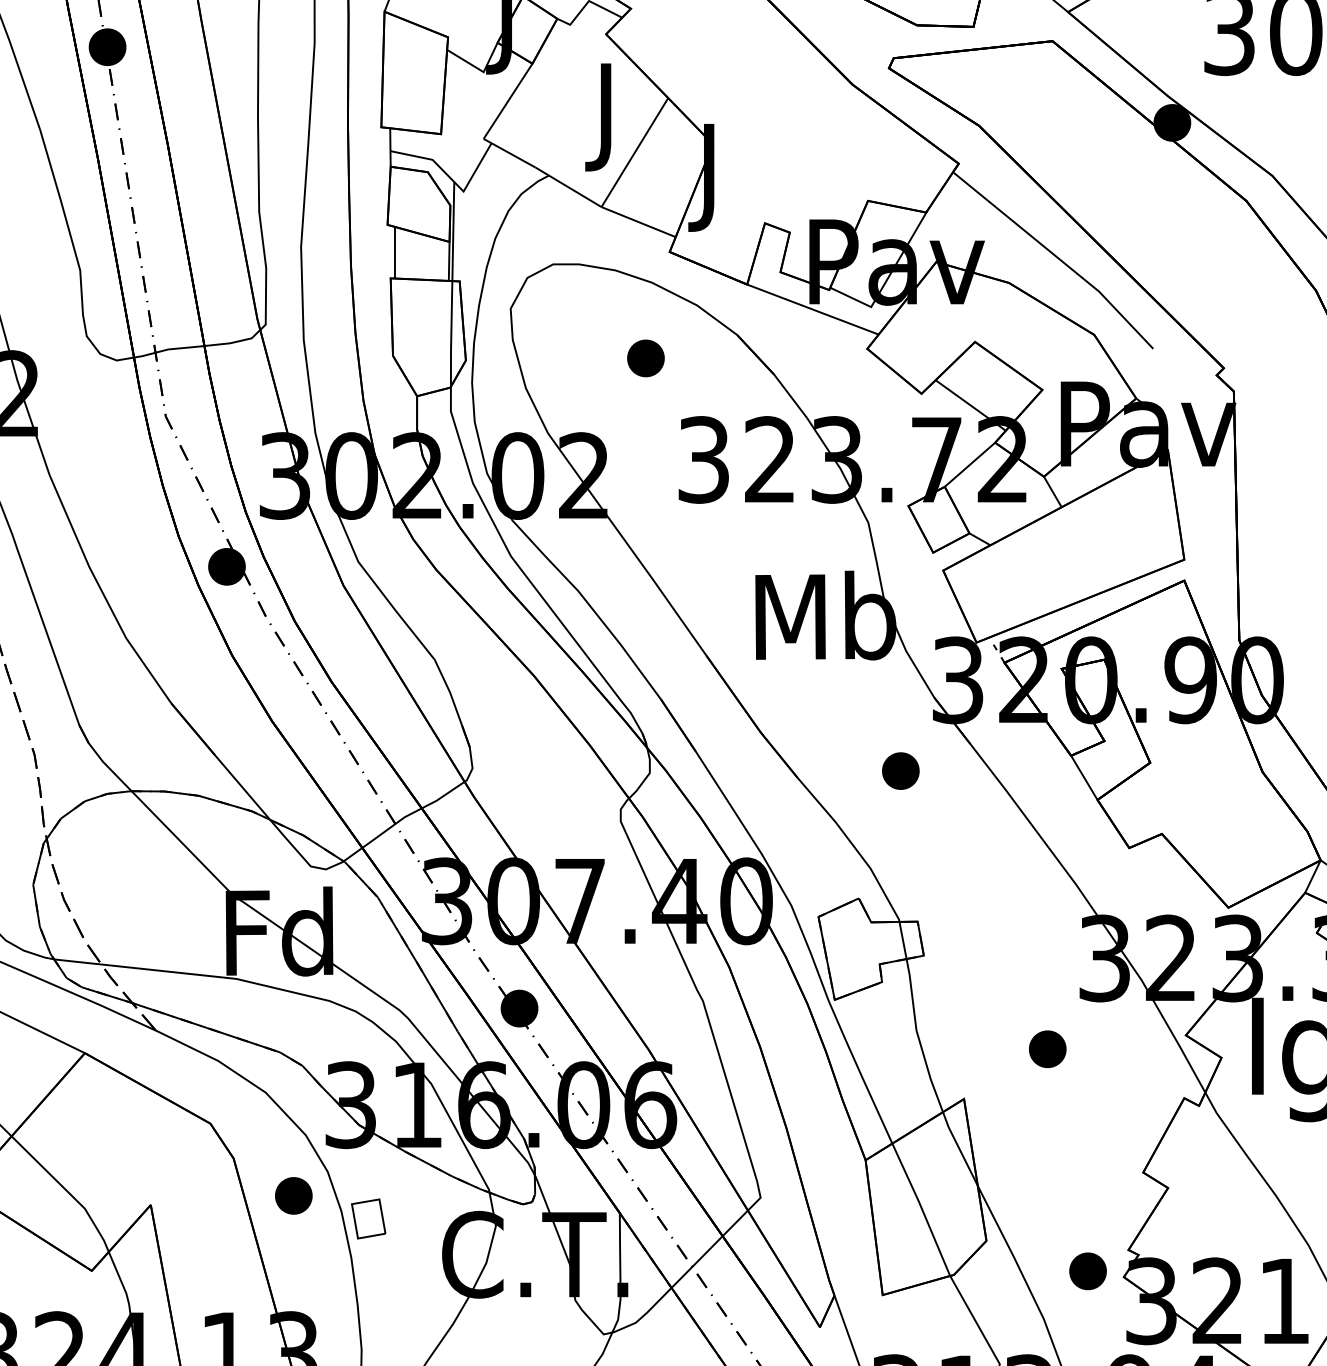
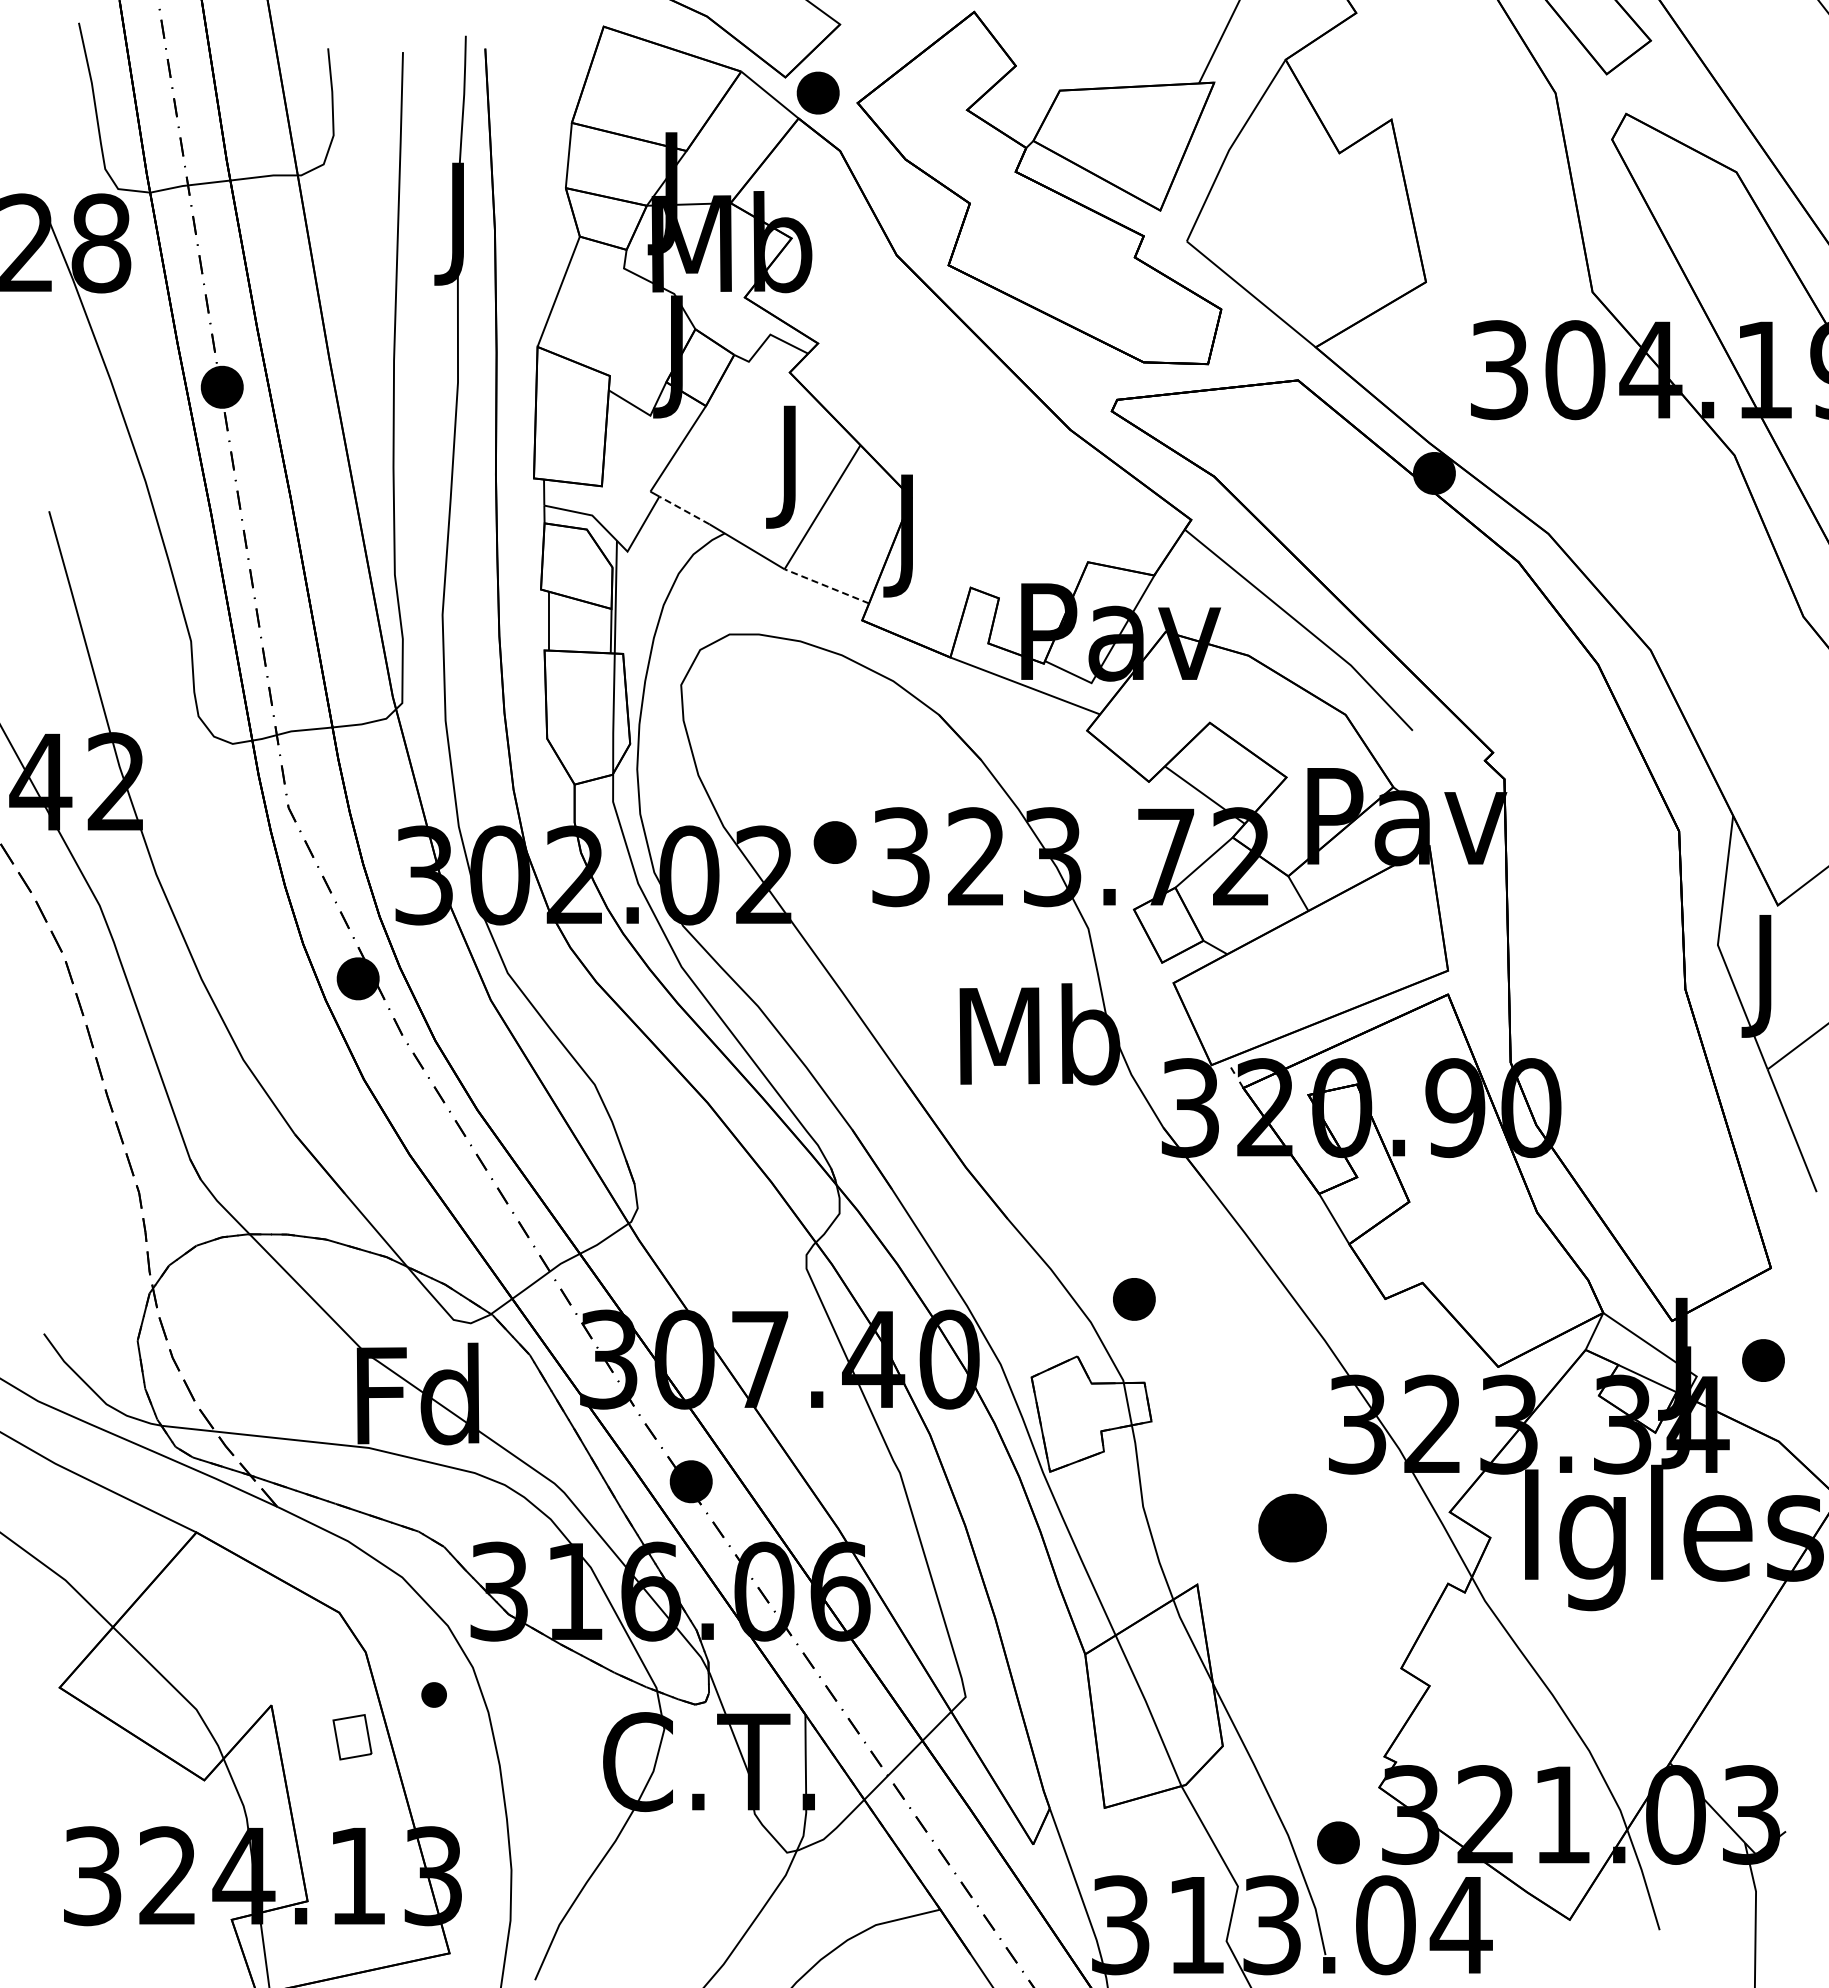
line: (513, 155) -> (684, 510), solid -> dashed
line: (638, 222) -> (826, 586), solid -> dashed
part: (645, 358) -> (834, 842), moved
part: (900, 771) -> (1134, 1299), moved
part: (1047, 1048) -> (1292, 1527), size x1.6
part: (293, 1195) -> (433, 1694), size x0.6
part: (368, 1219) -> (352, 1737), moved
part: (1088, 1271) -> (1338, 1842), moved

